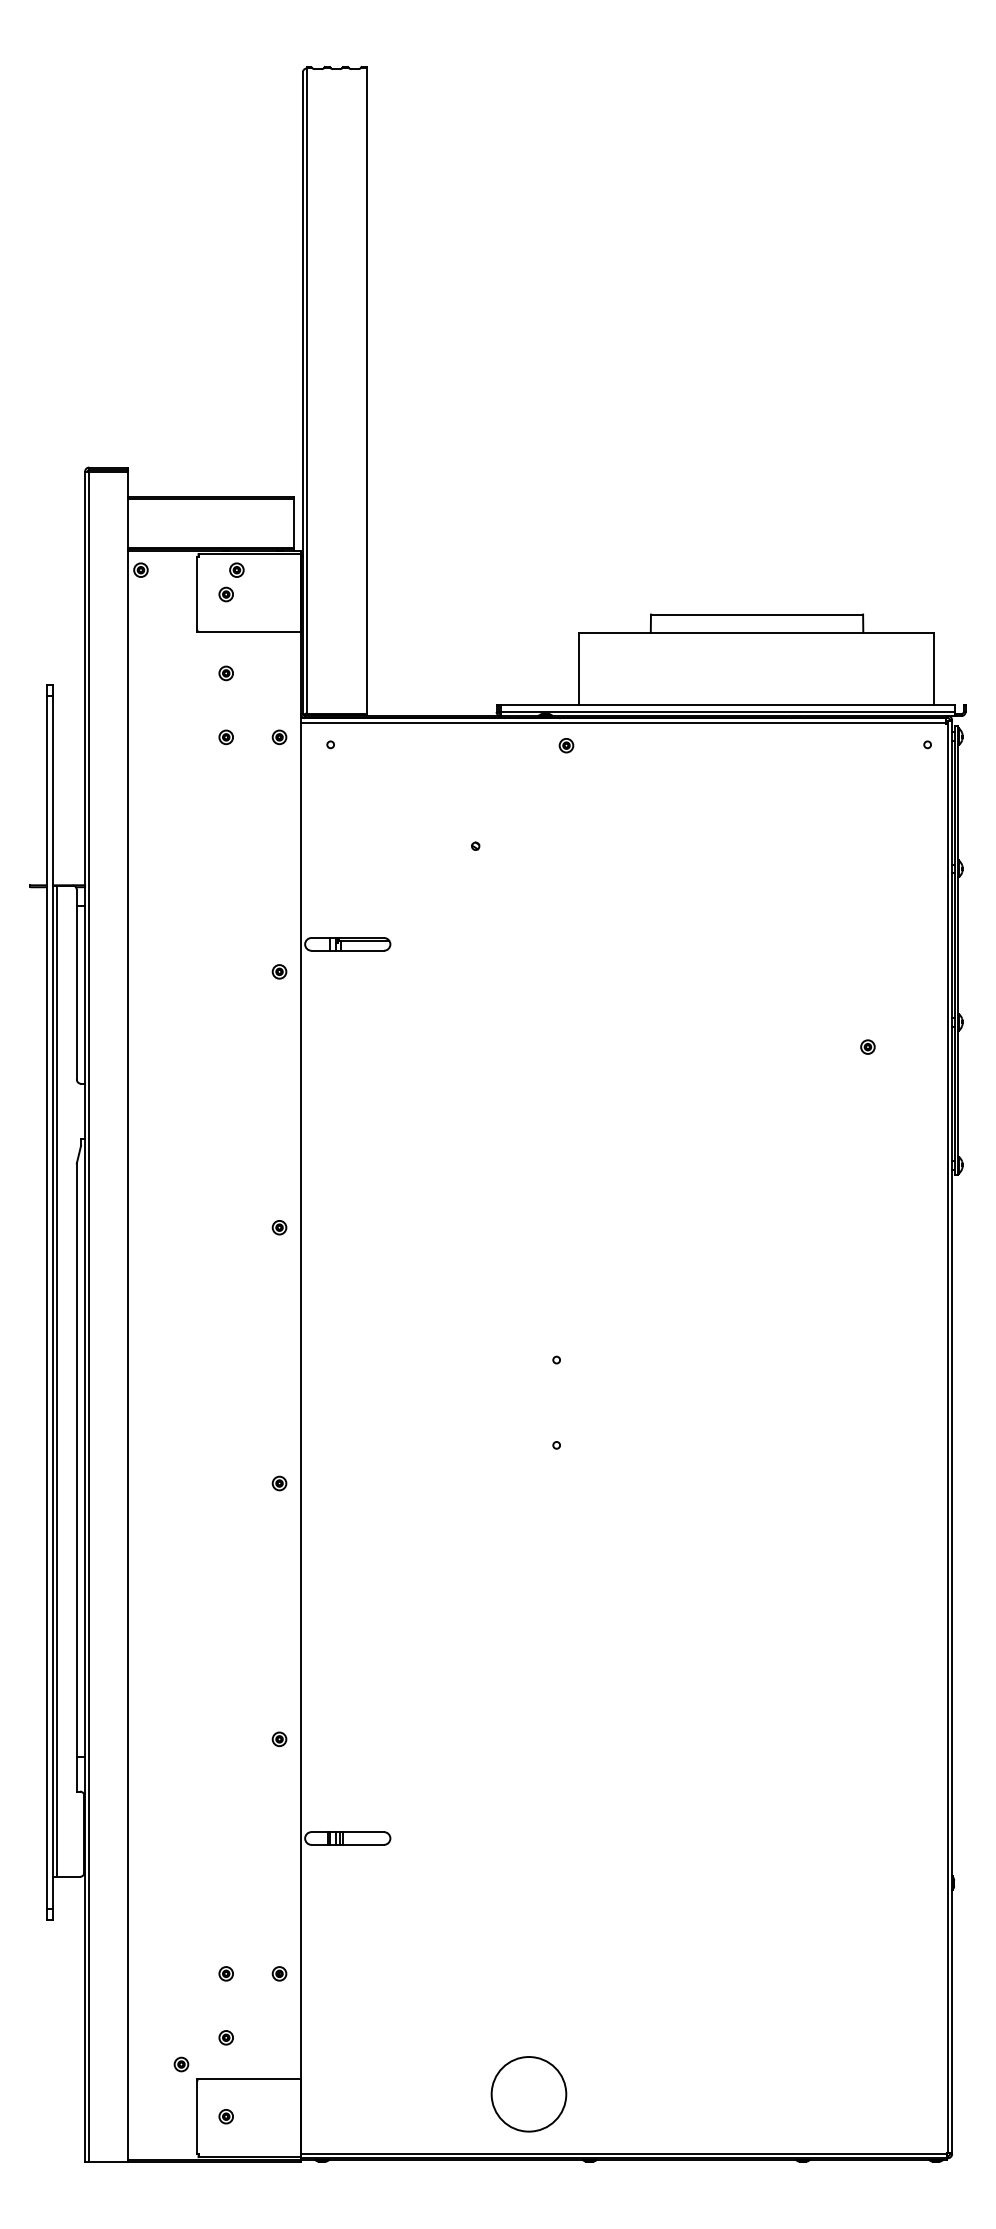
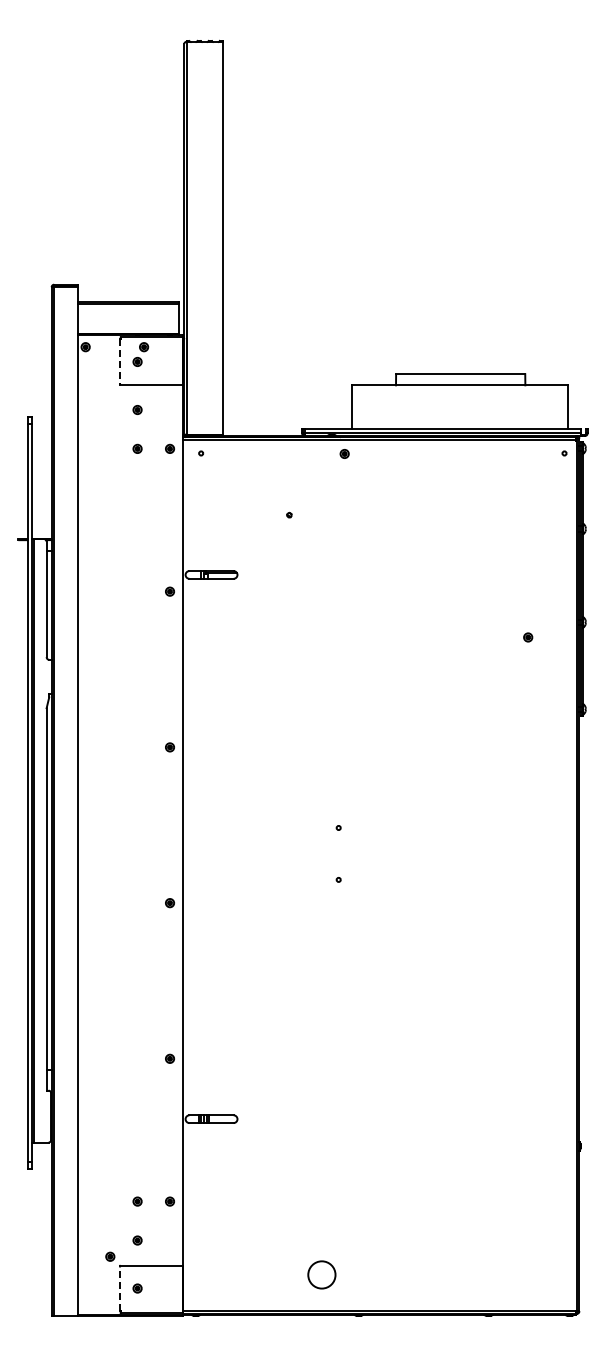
line: (198, 595) -> (120, 362), solid -> dashed
circle: (528, 2093) -> (321, 1274), size x0.6
line: (198, 2116) -> (120, 1288), solid -> dashed

